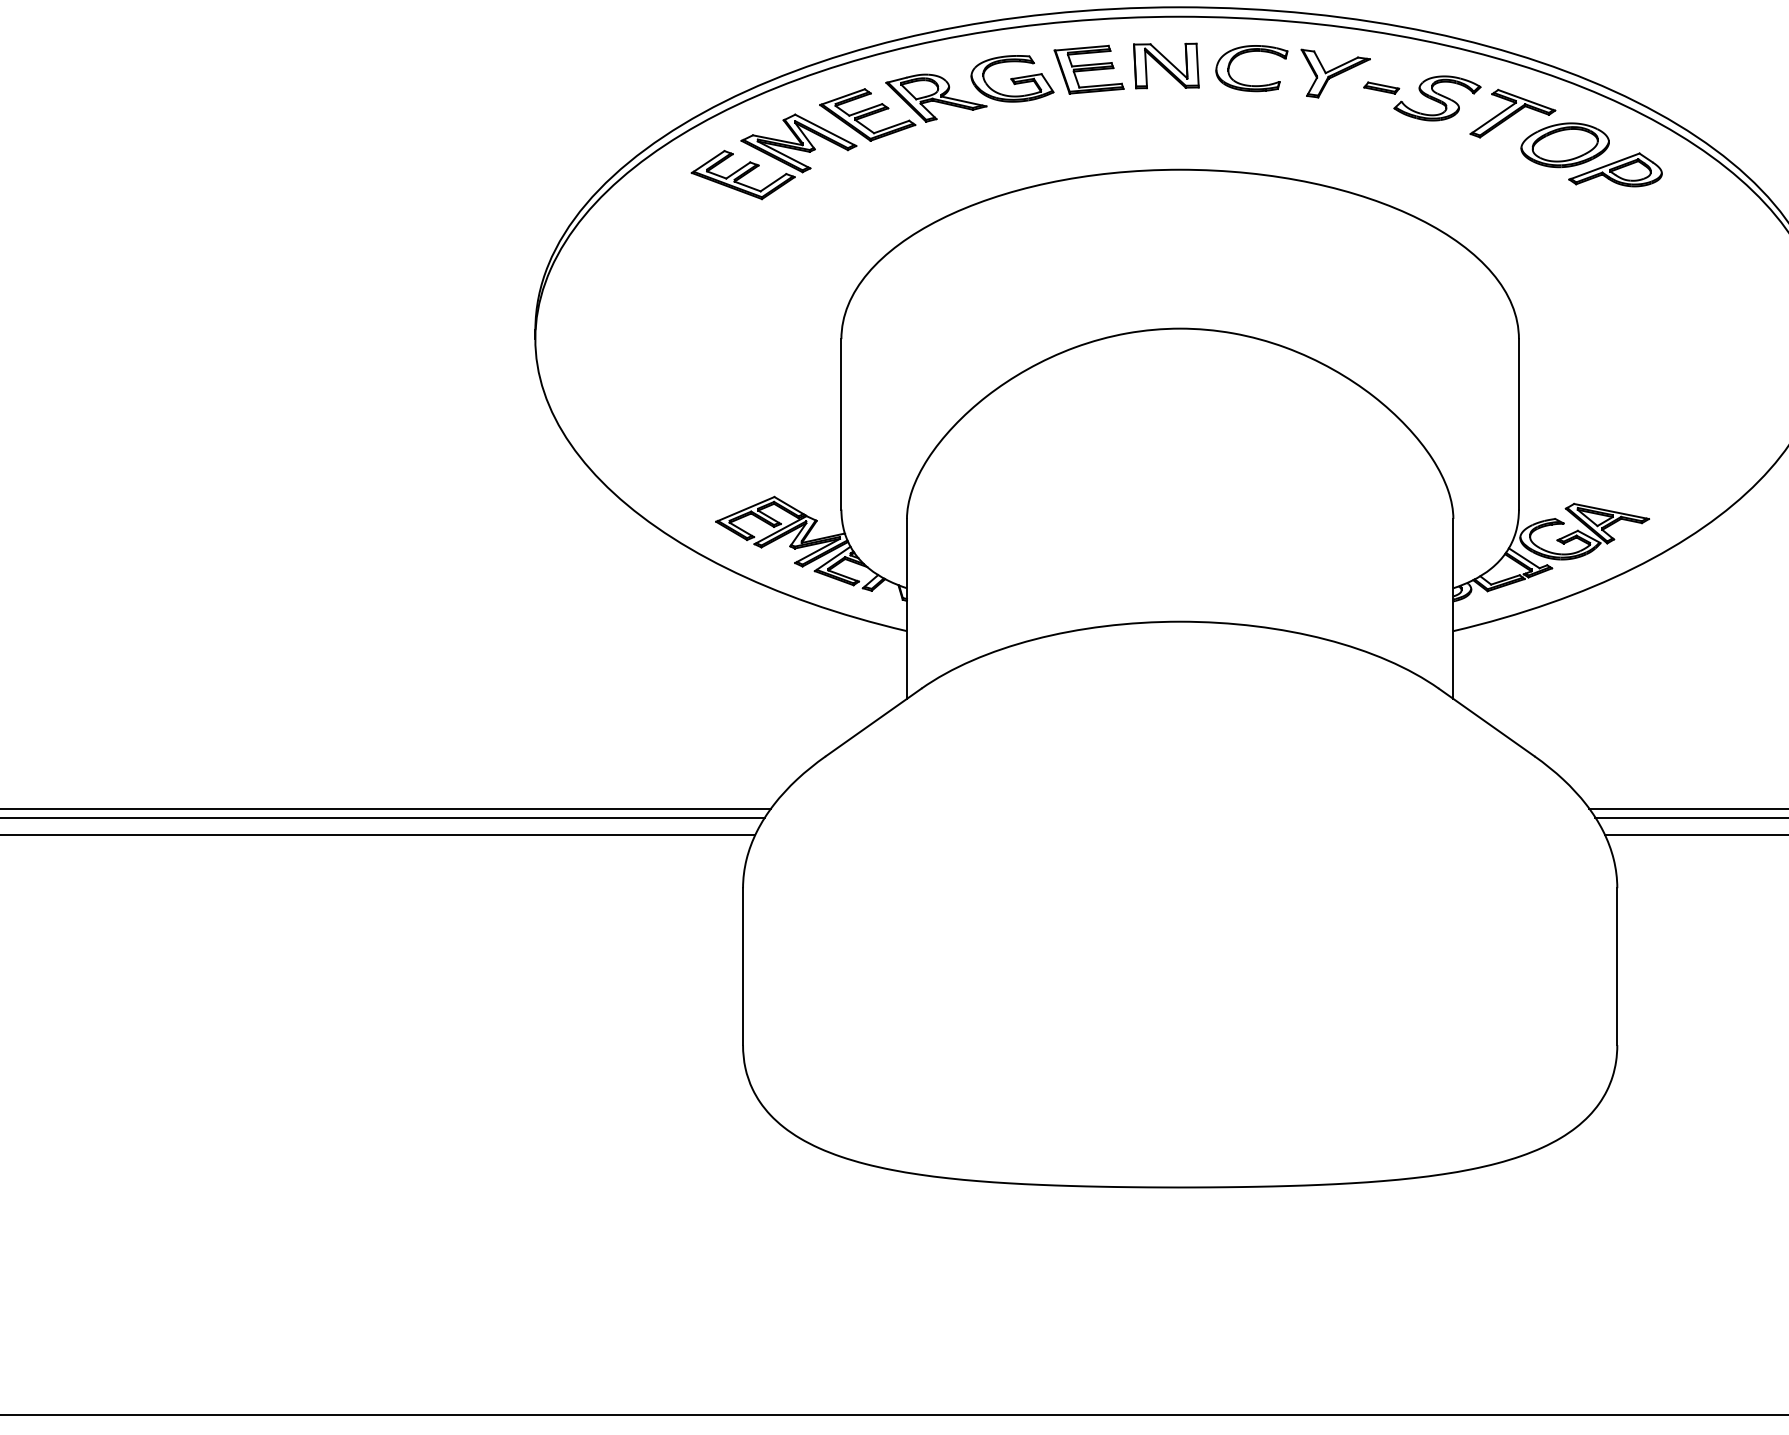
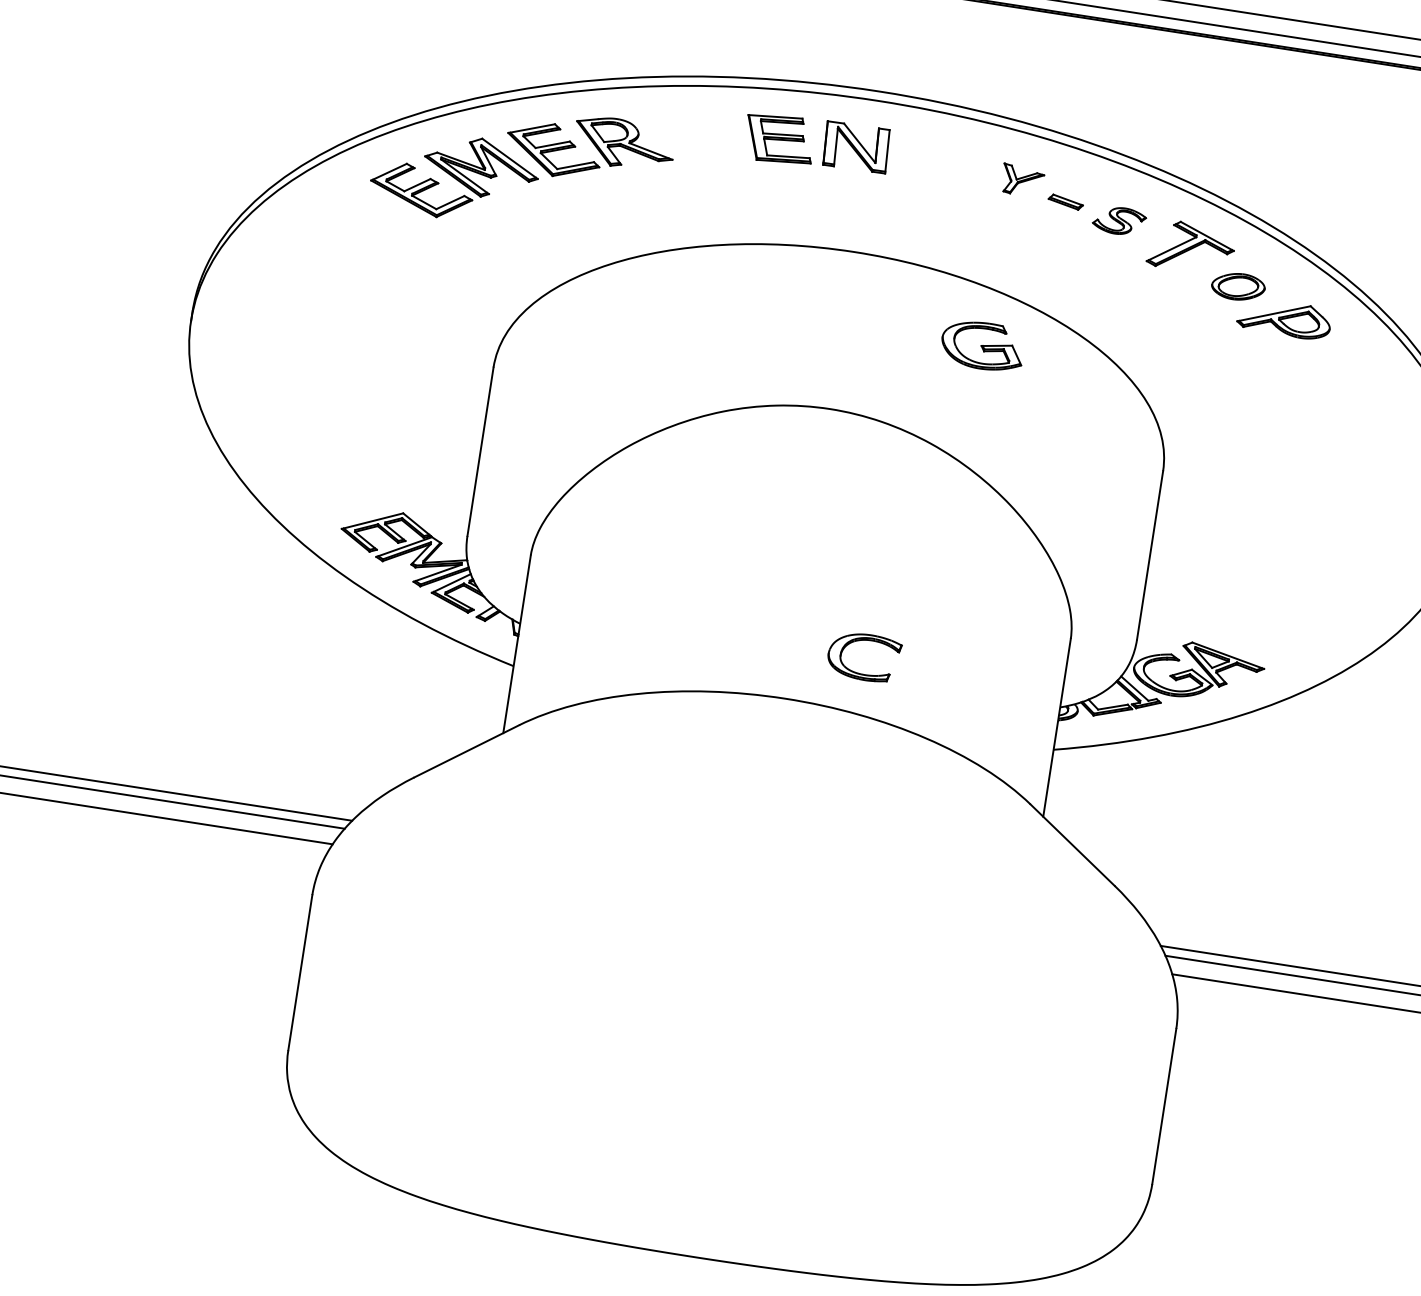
part: (1251, 52) -> (866, 641), moved
part: (1335, 73) -> (1022, 180), size x0.6
part: (1012, 78) -> (982, 345), moved
part: (1437, 98) -> (1119, 220), size x0.6
part: (1564, 145) -> (1237, 286), size x0.6

